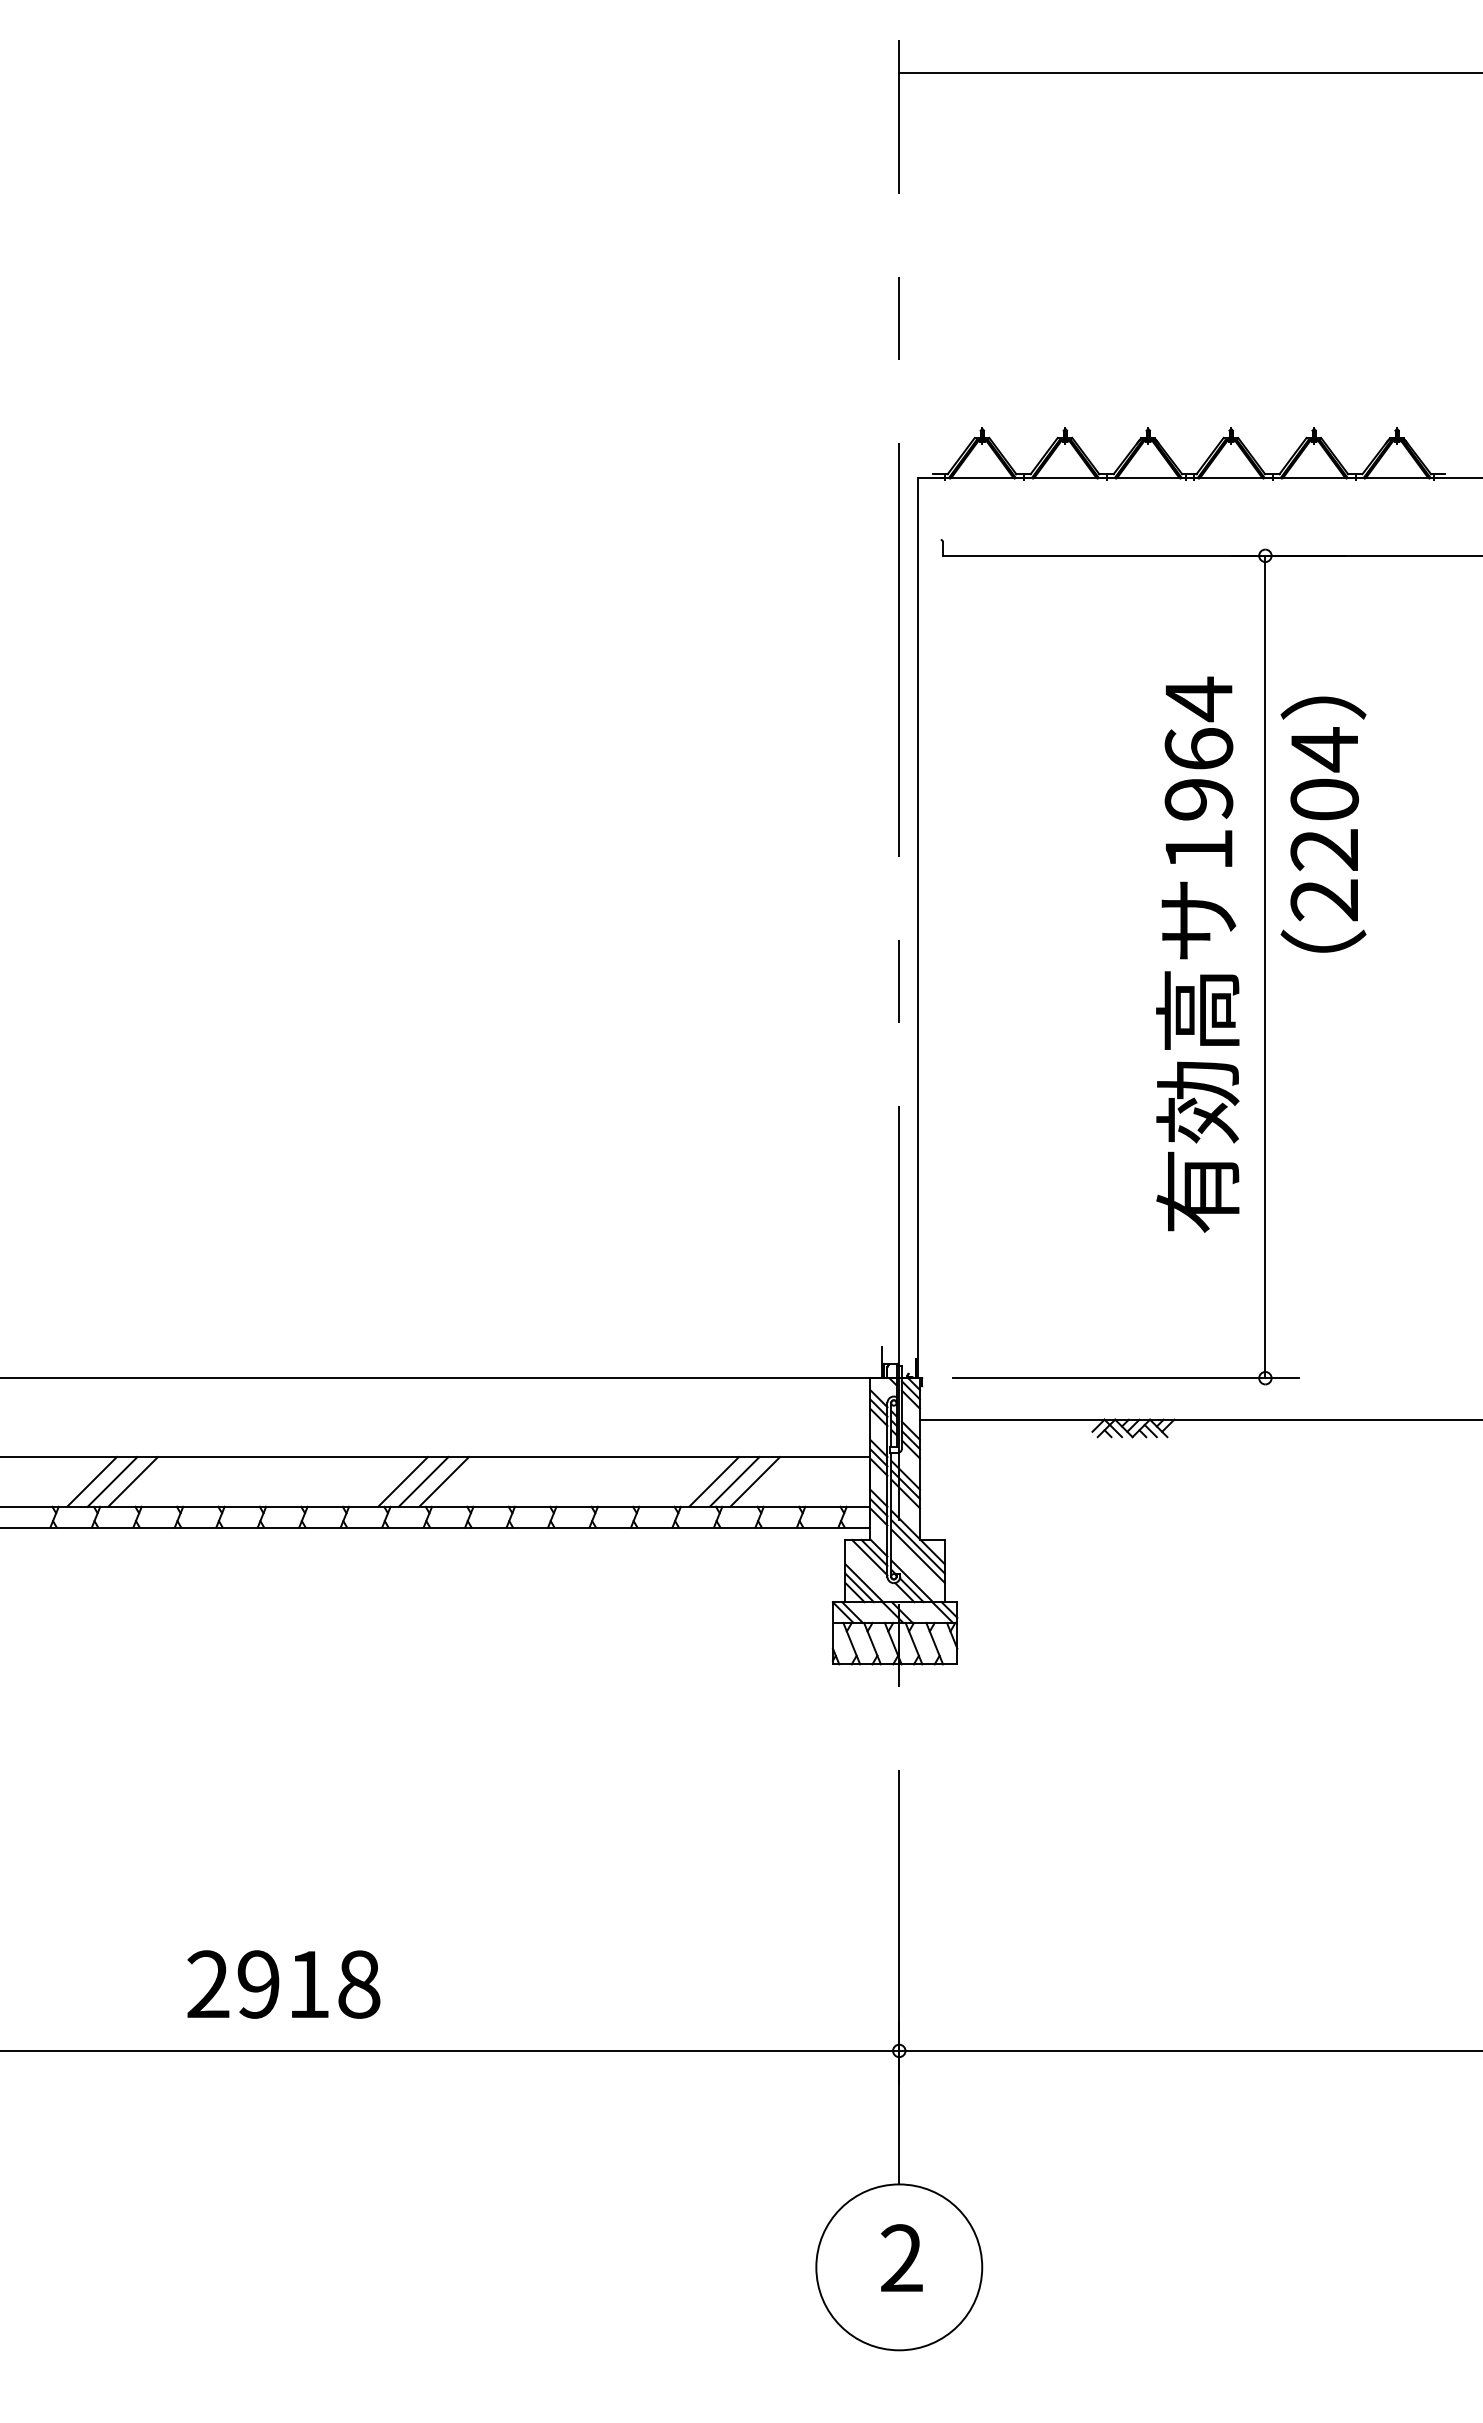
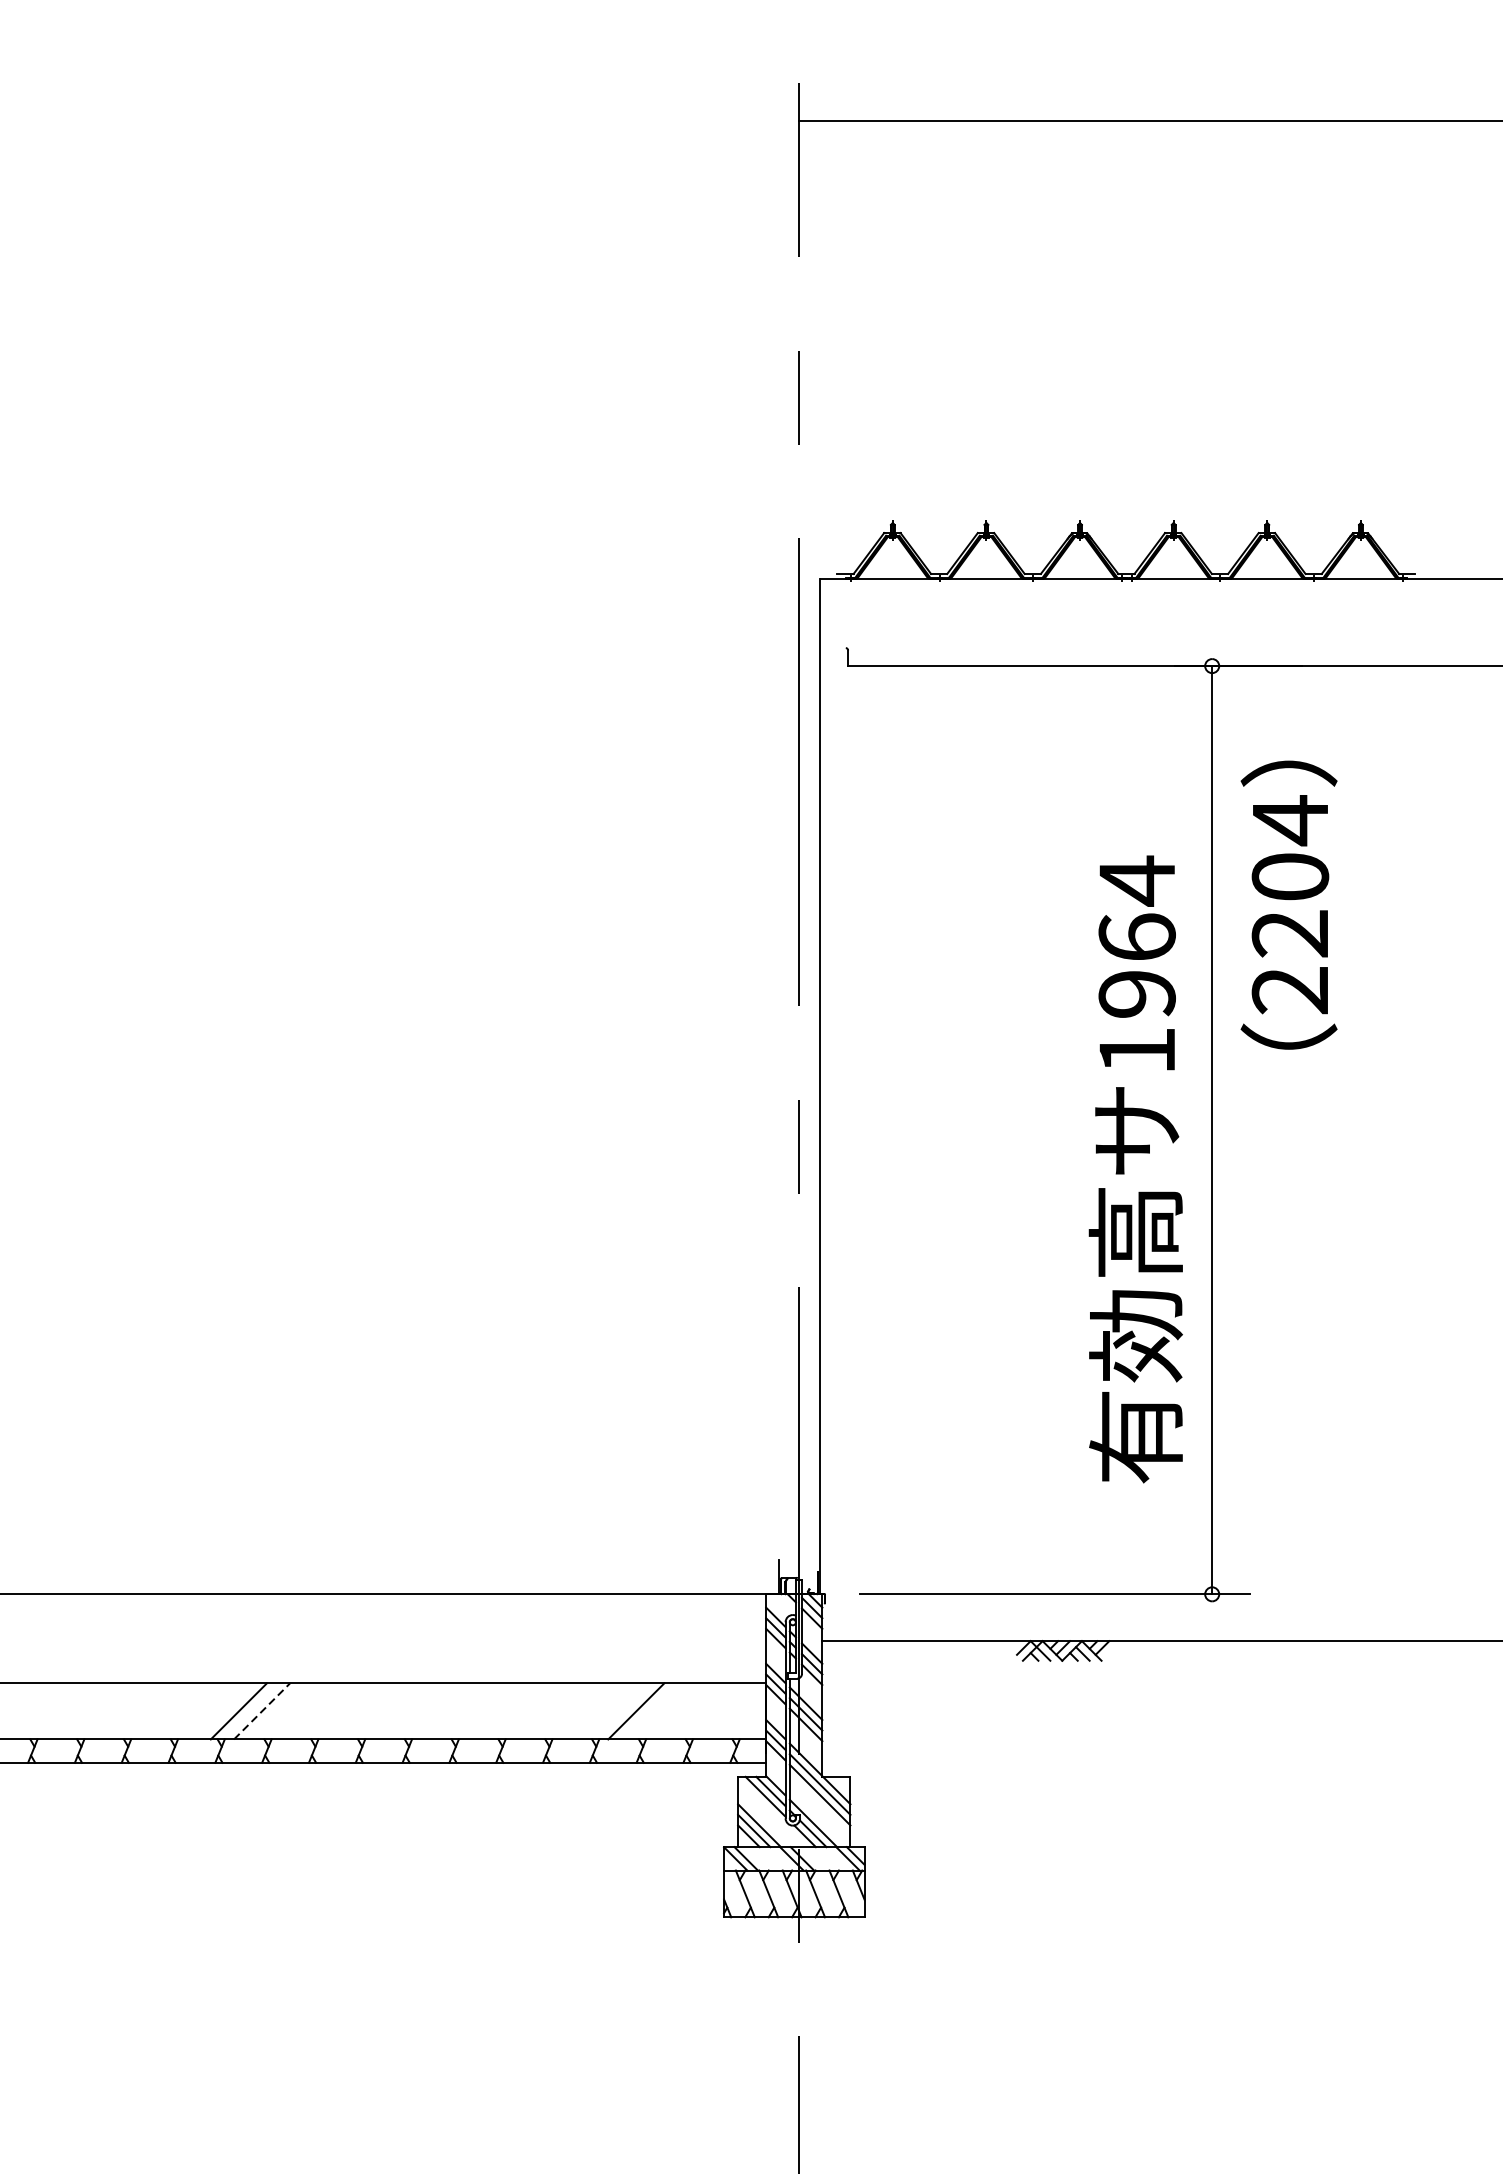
text: (1323, 824) -> (1289, 905), moved
text: (1197, 954) -> (1135, 1169), moved
line: (424, 1481) -> (263, 1710), solid -> dashed
line: (444, 1481) -> (285, 1710), removed
line: (714, 1481) -> (590, 1710), removed
line: (734, 1481) -> (612, 1710), removed

